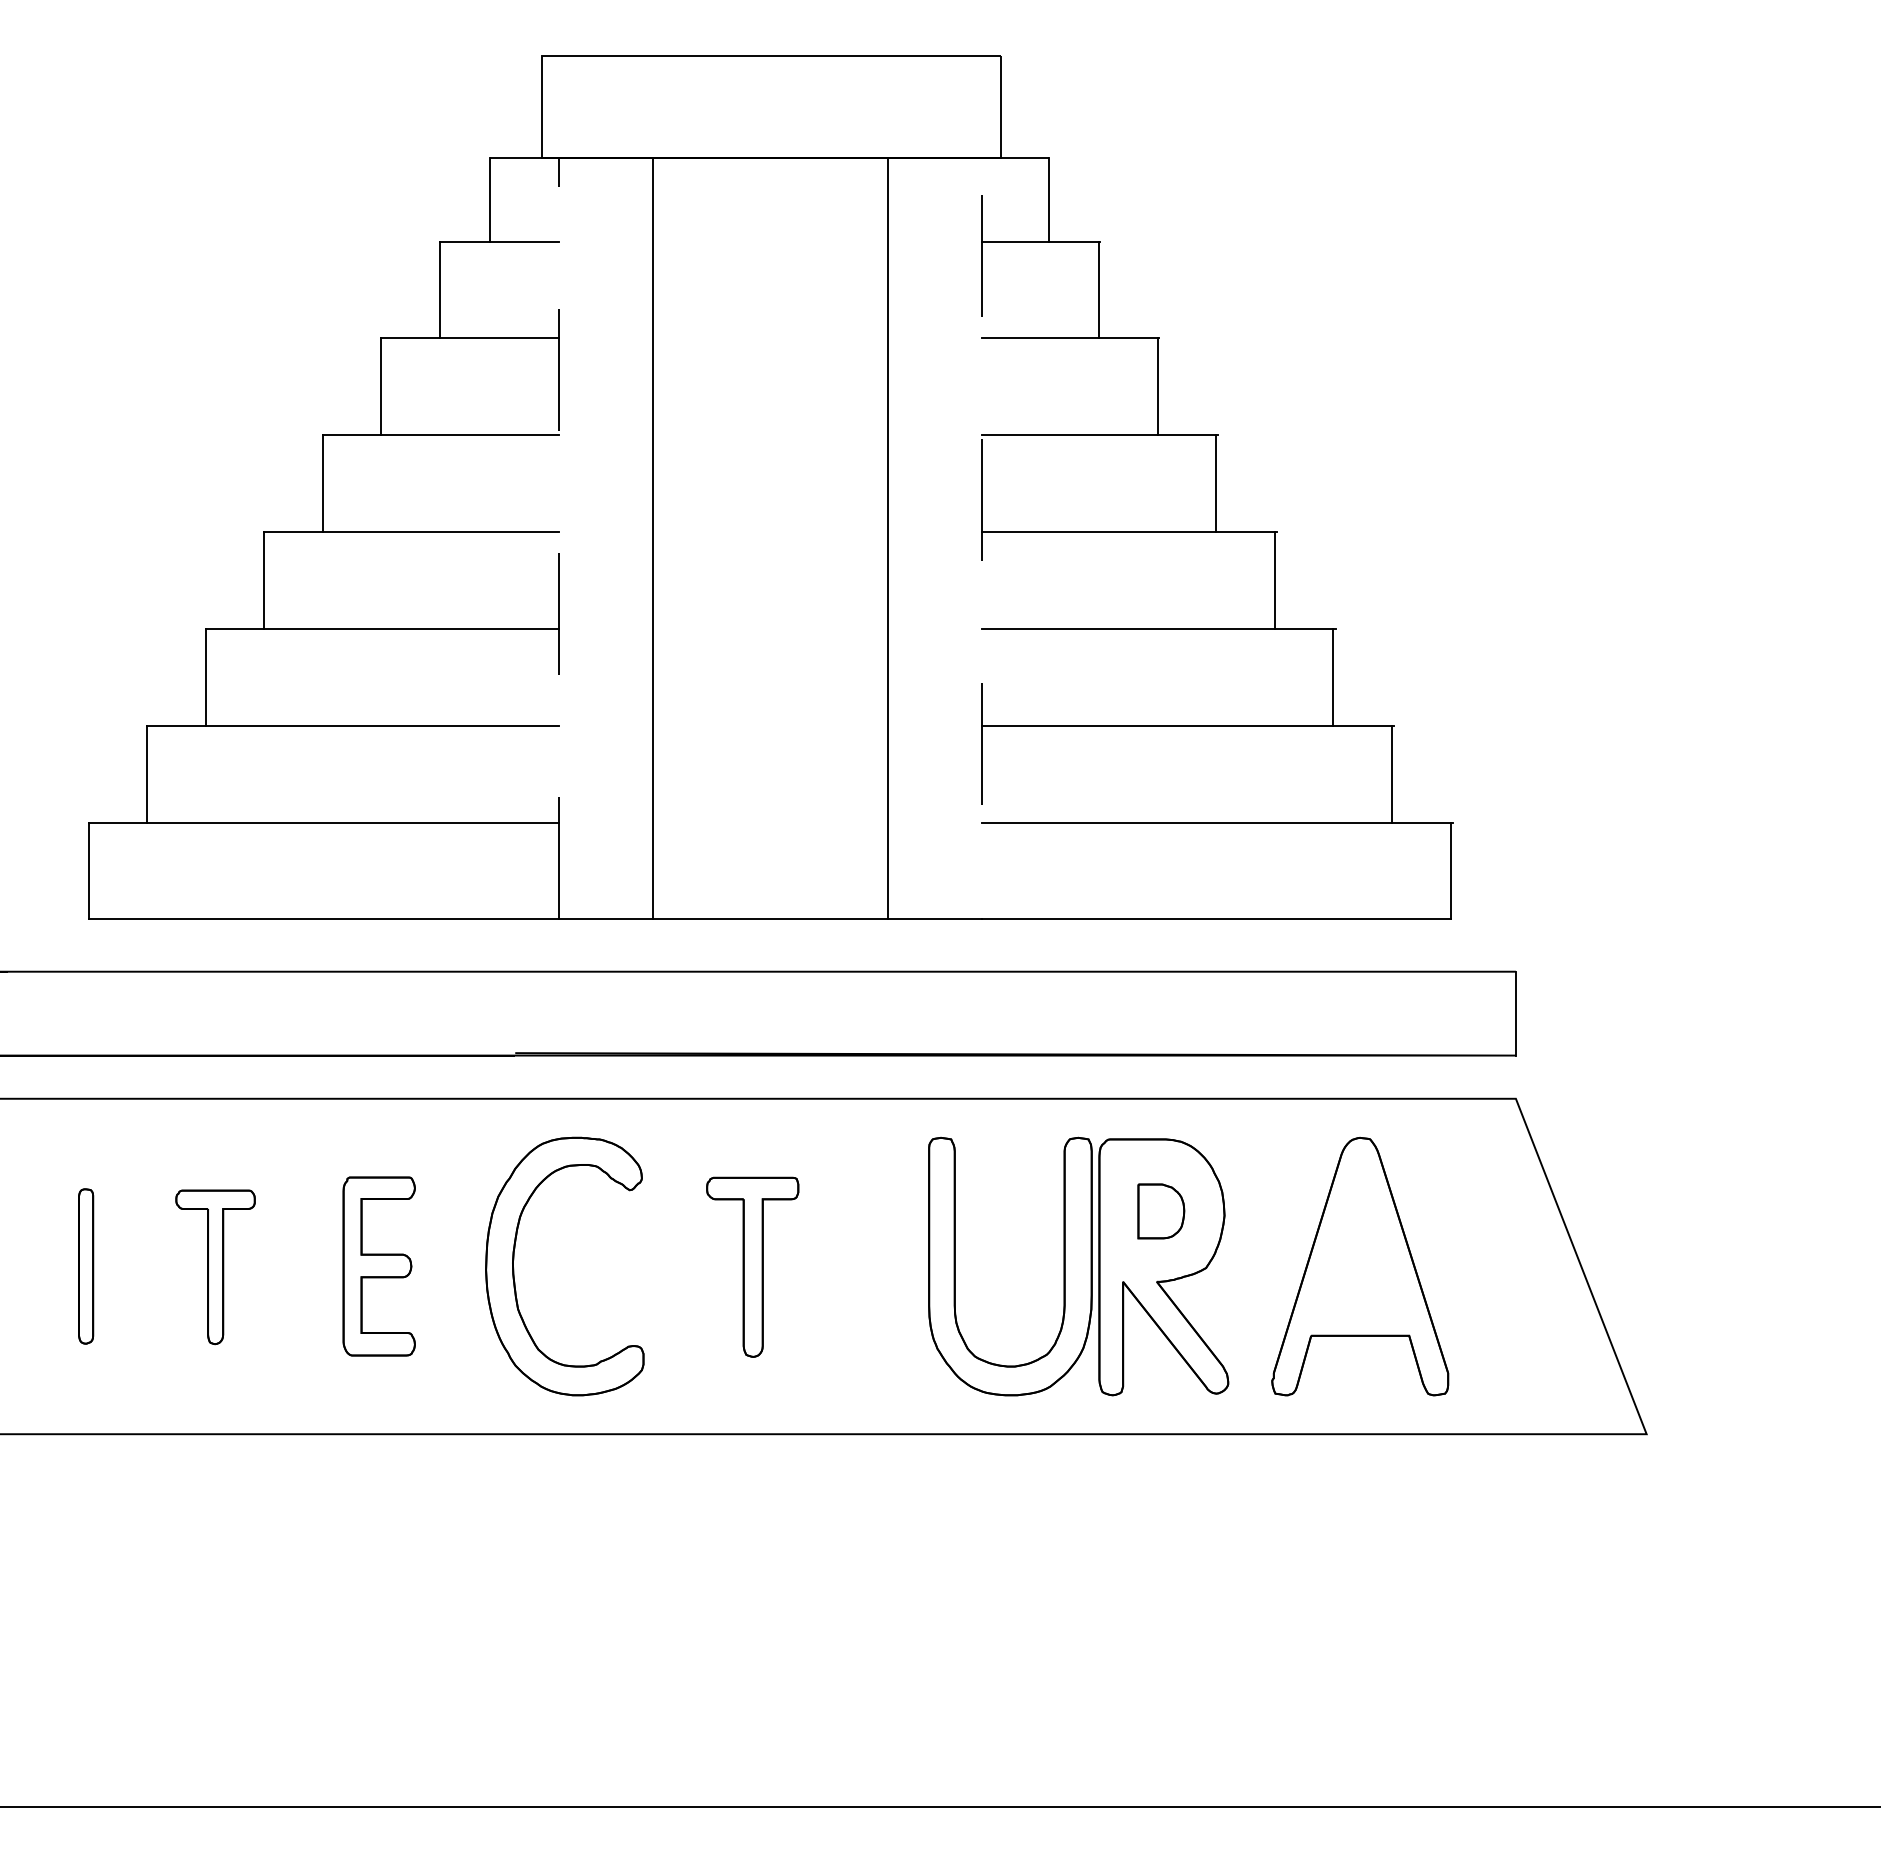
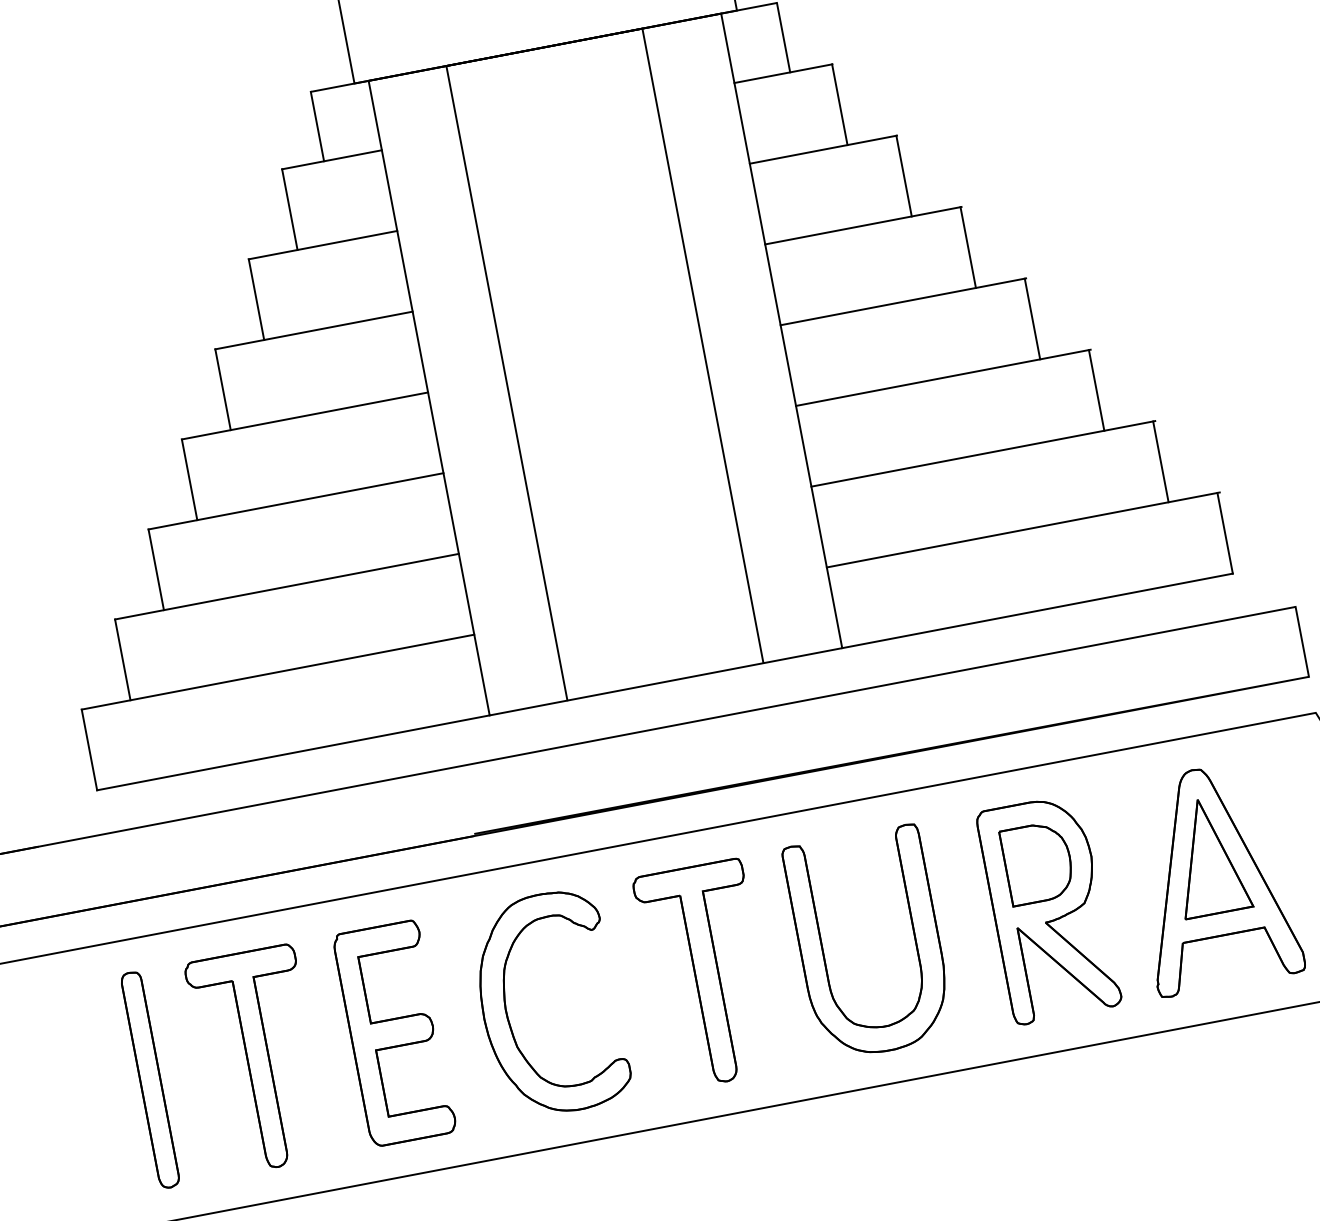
line: (771, 158) -> (545, 47), dashed -> solid
part: (1161, 1211) -> (1038, 863), size x1.67
part: (1360, 1241) -> (1208, 856), added
part: (85, 1266) -> (149, 1080), size x1.67
part: (379, 1266) -> (394, 1033), size x1.43
part: (1063, 1266) -> (913, 934), moved
part: (215, 1267) -> (258, 1060), size x1.67
part: (752, 1267) -> (706, 974), size x1.43

